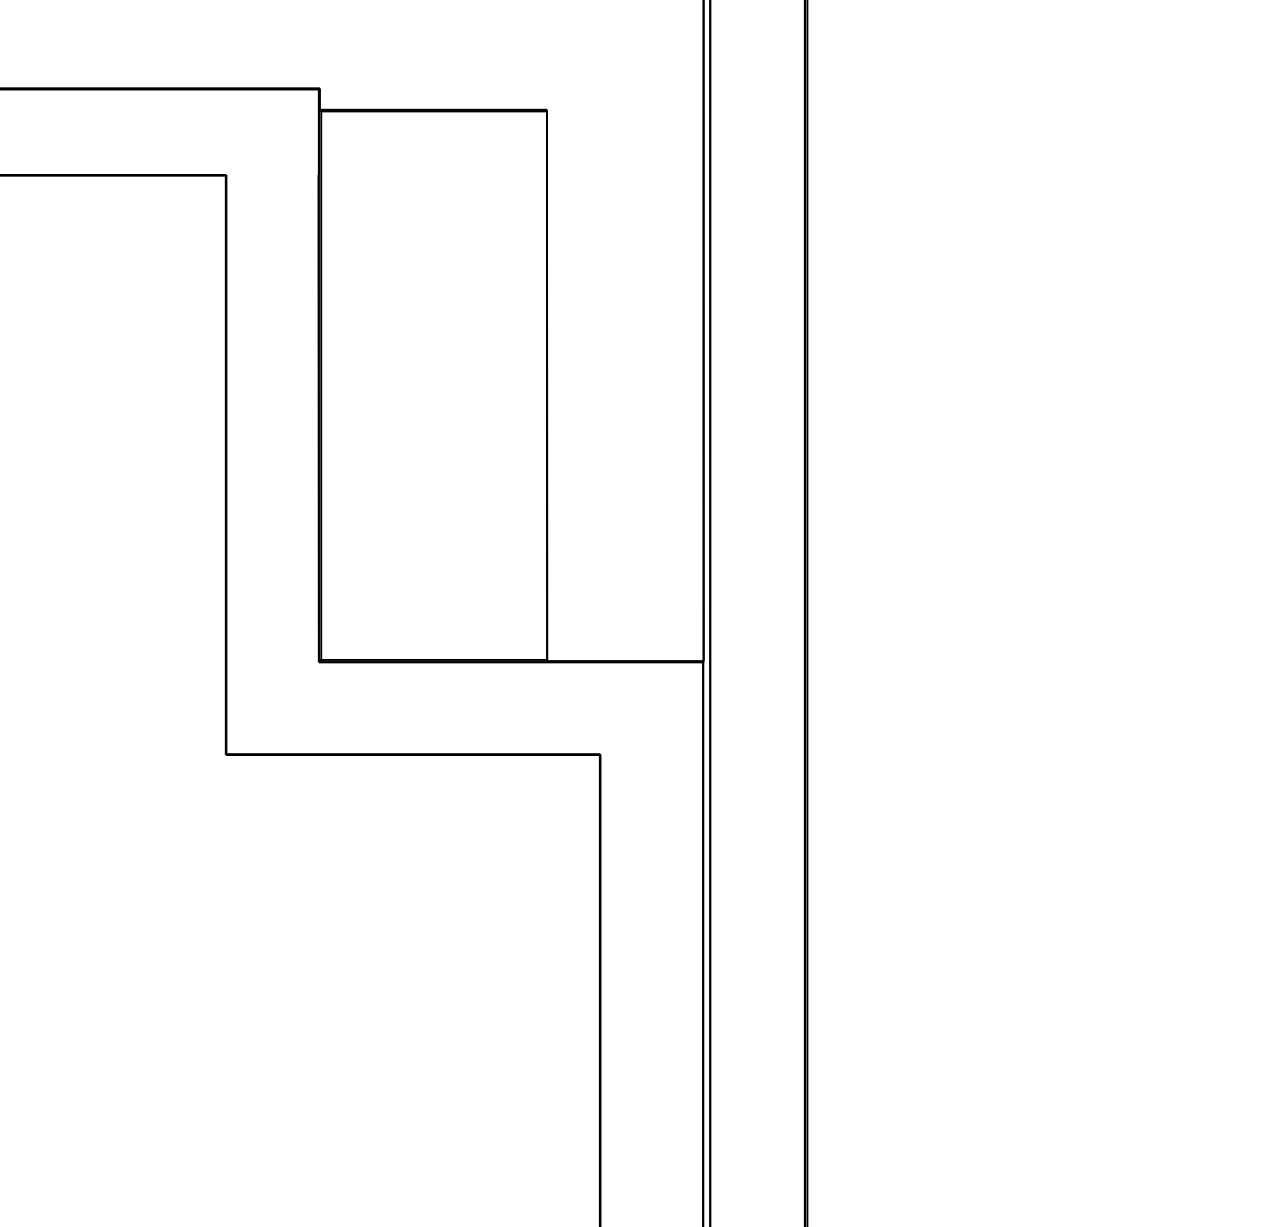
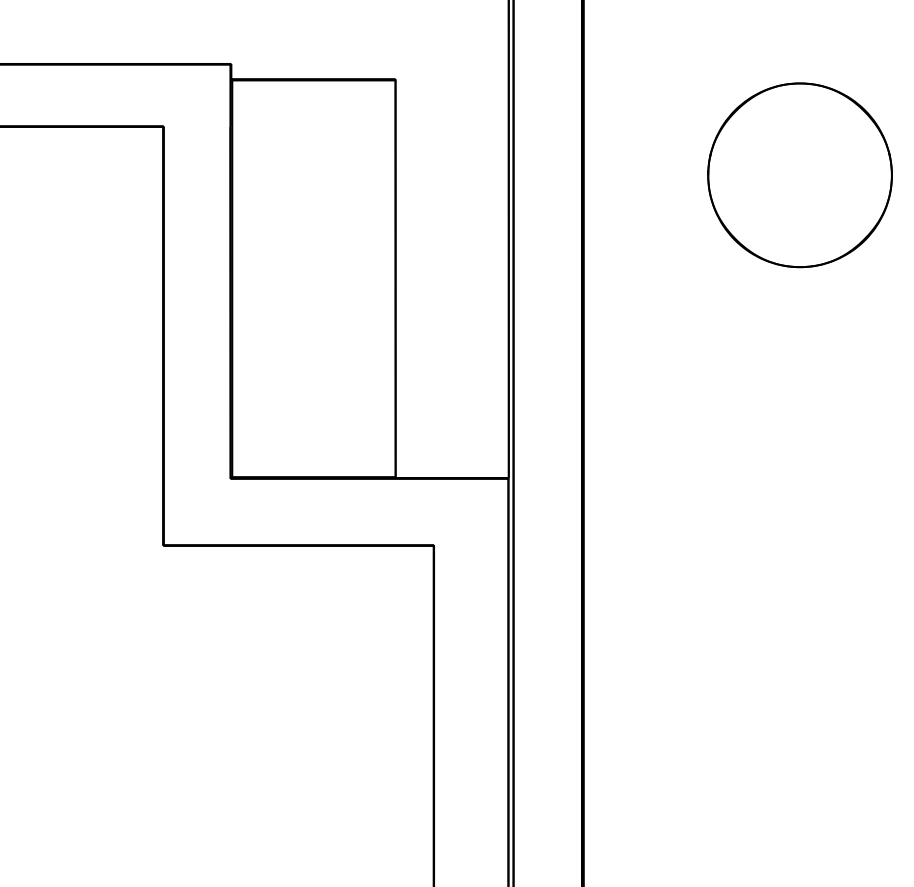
part: (1105, 242) -> (799, 175), added

